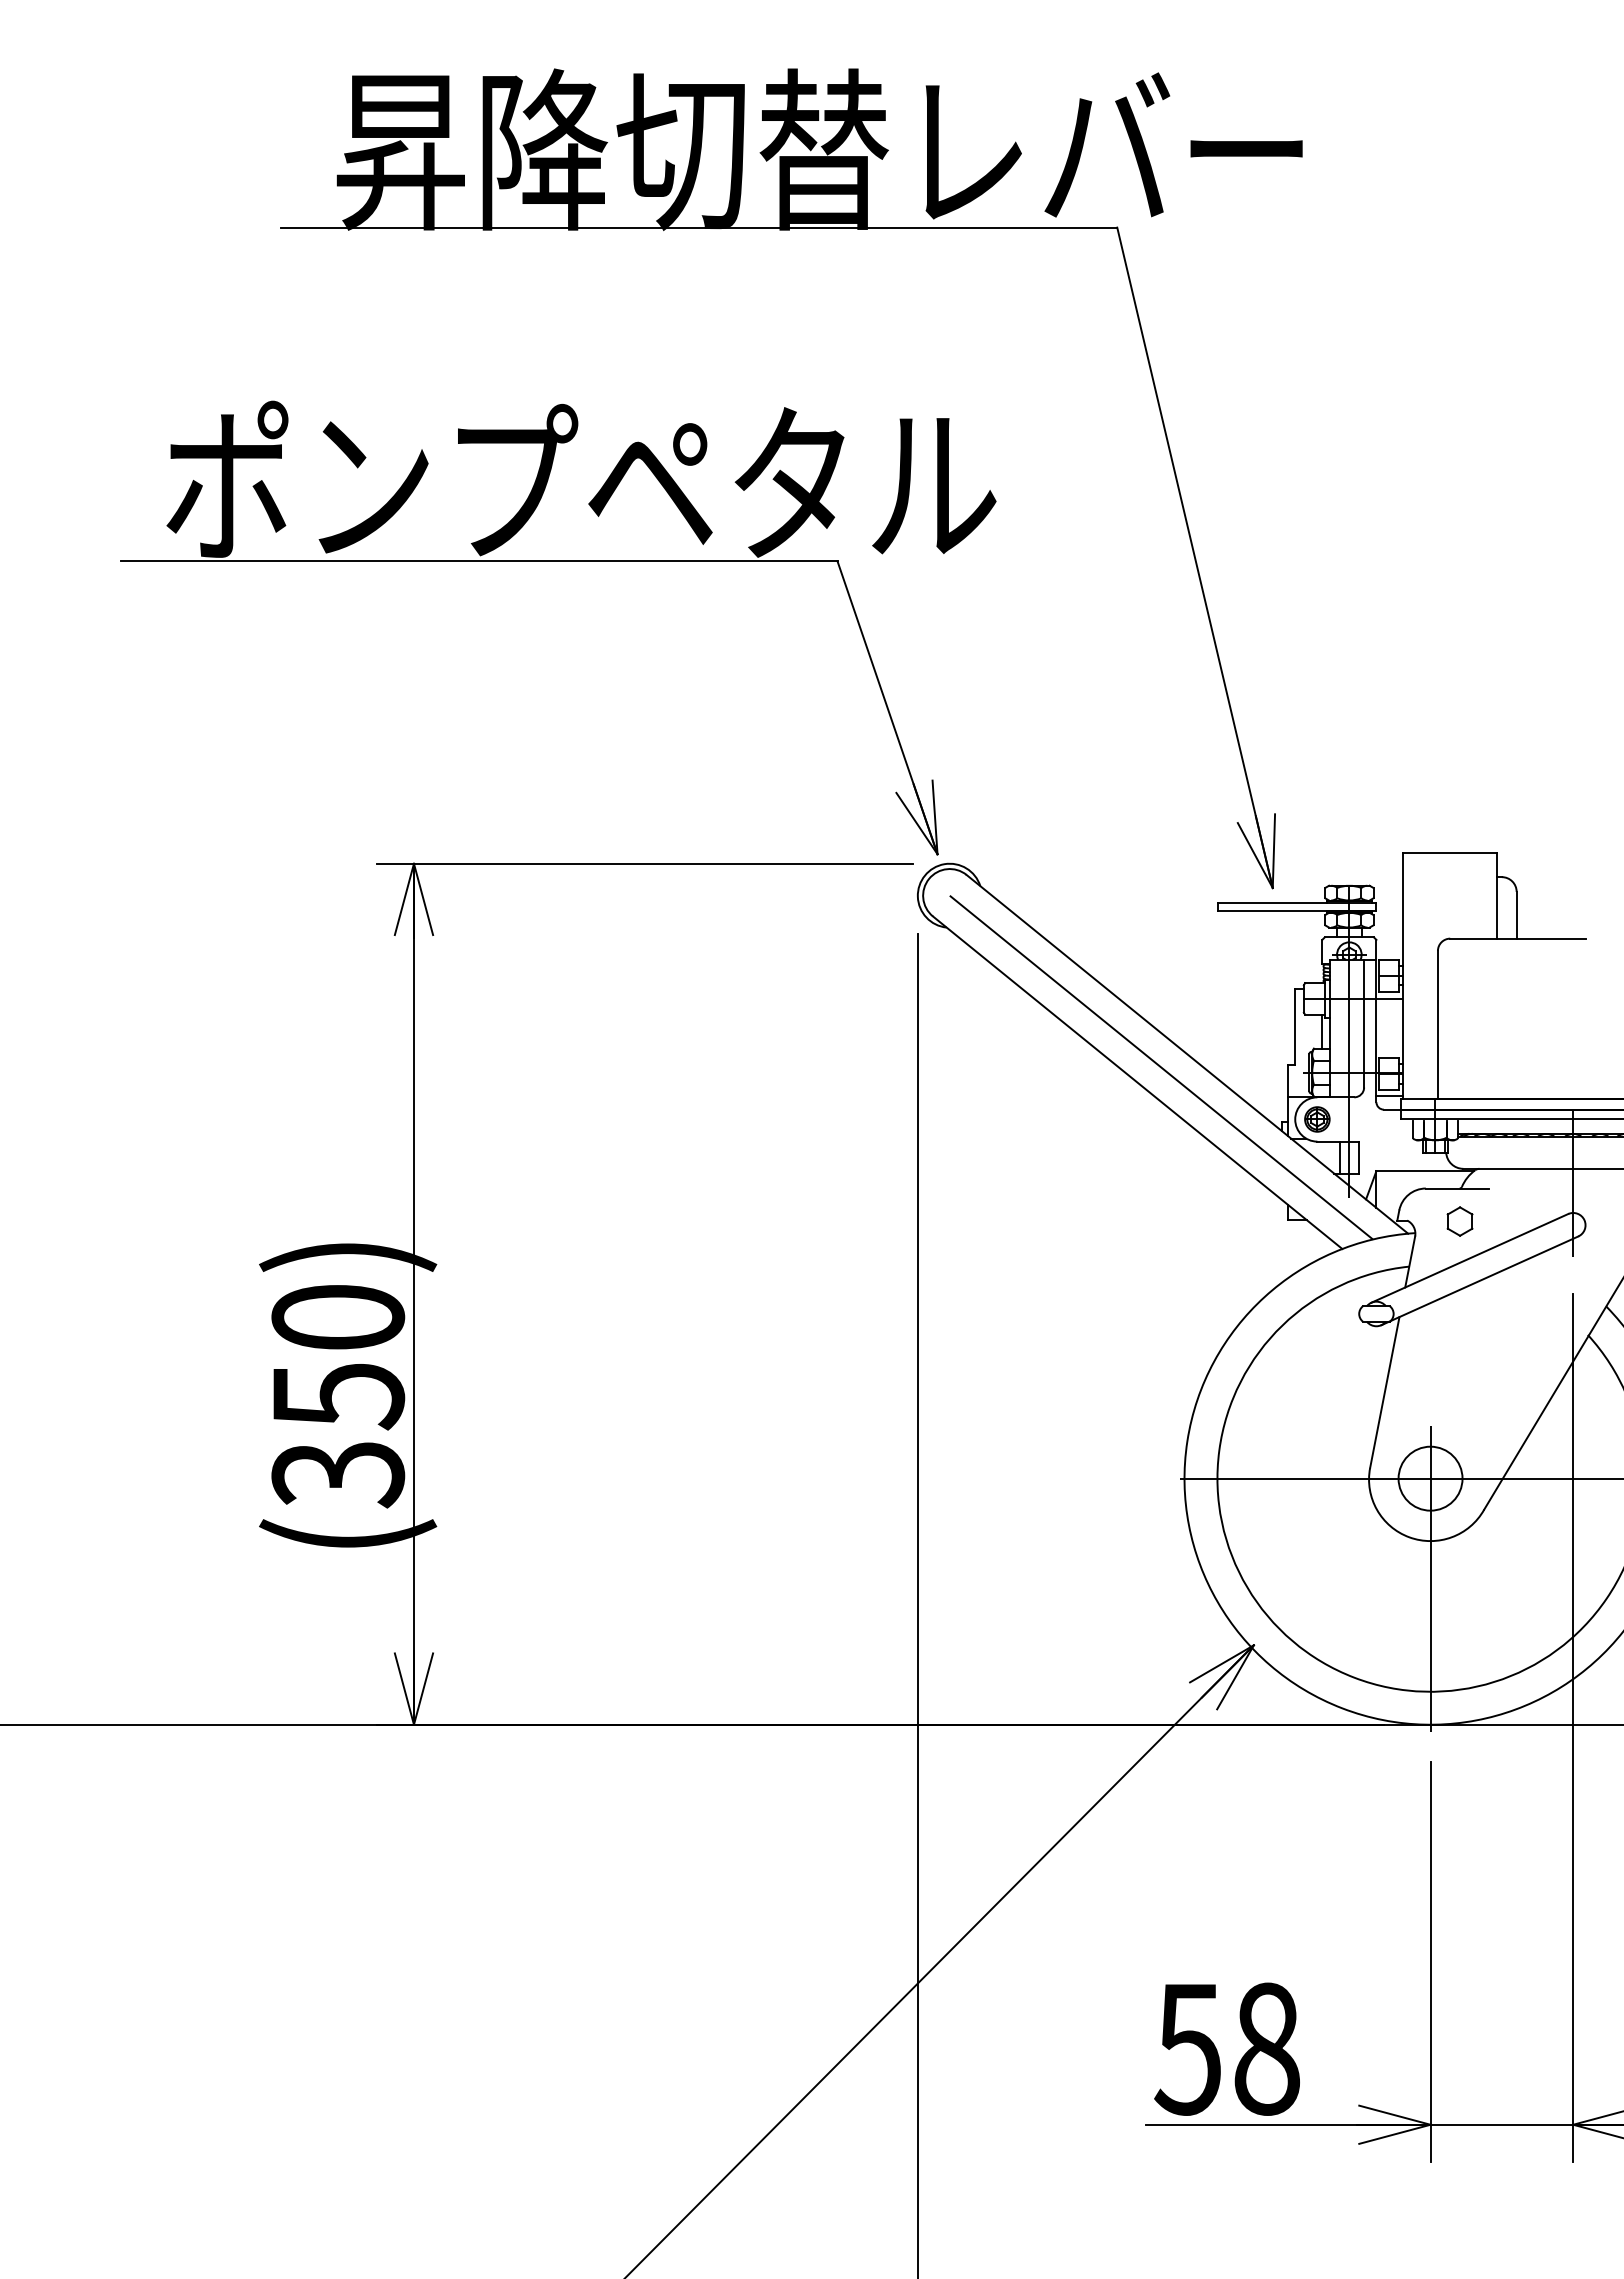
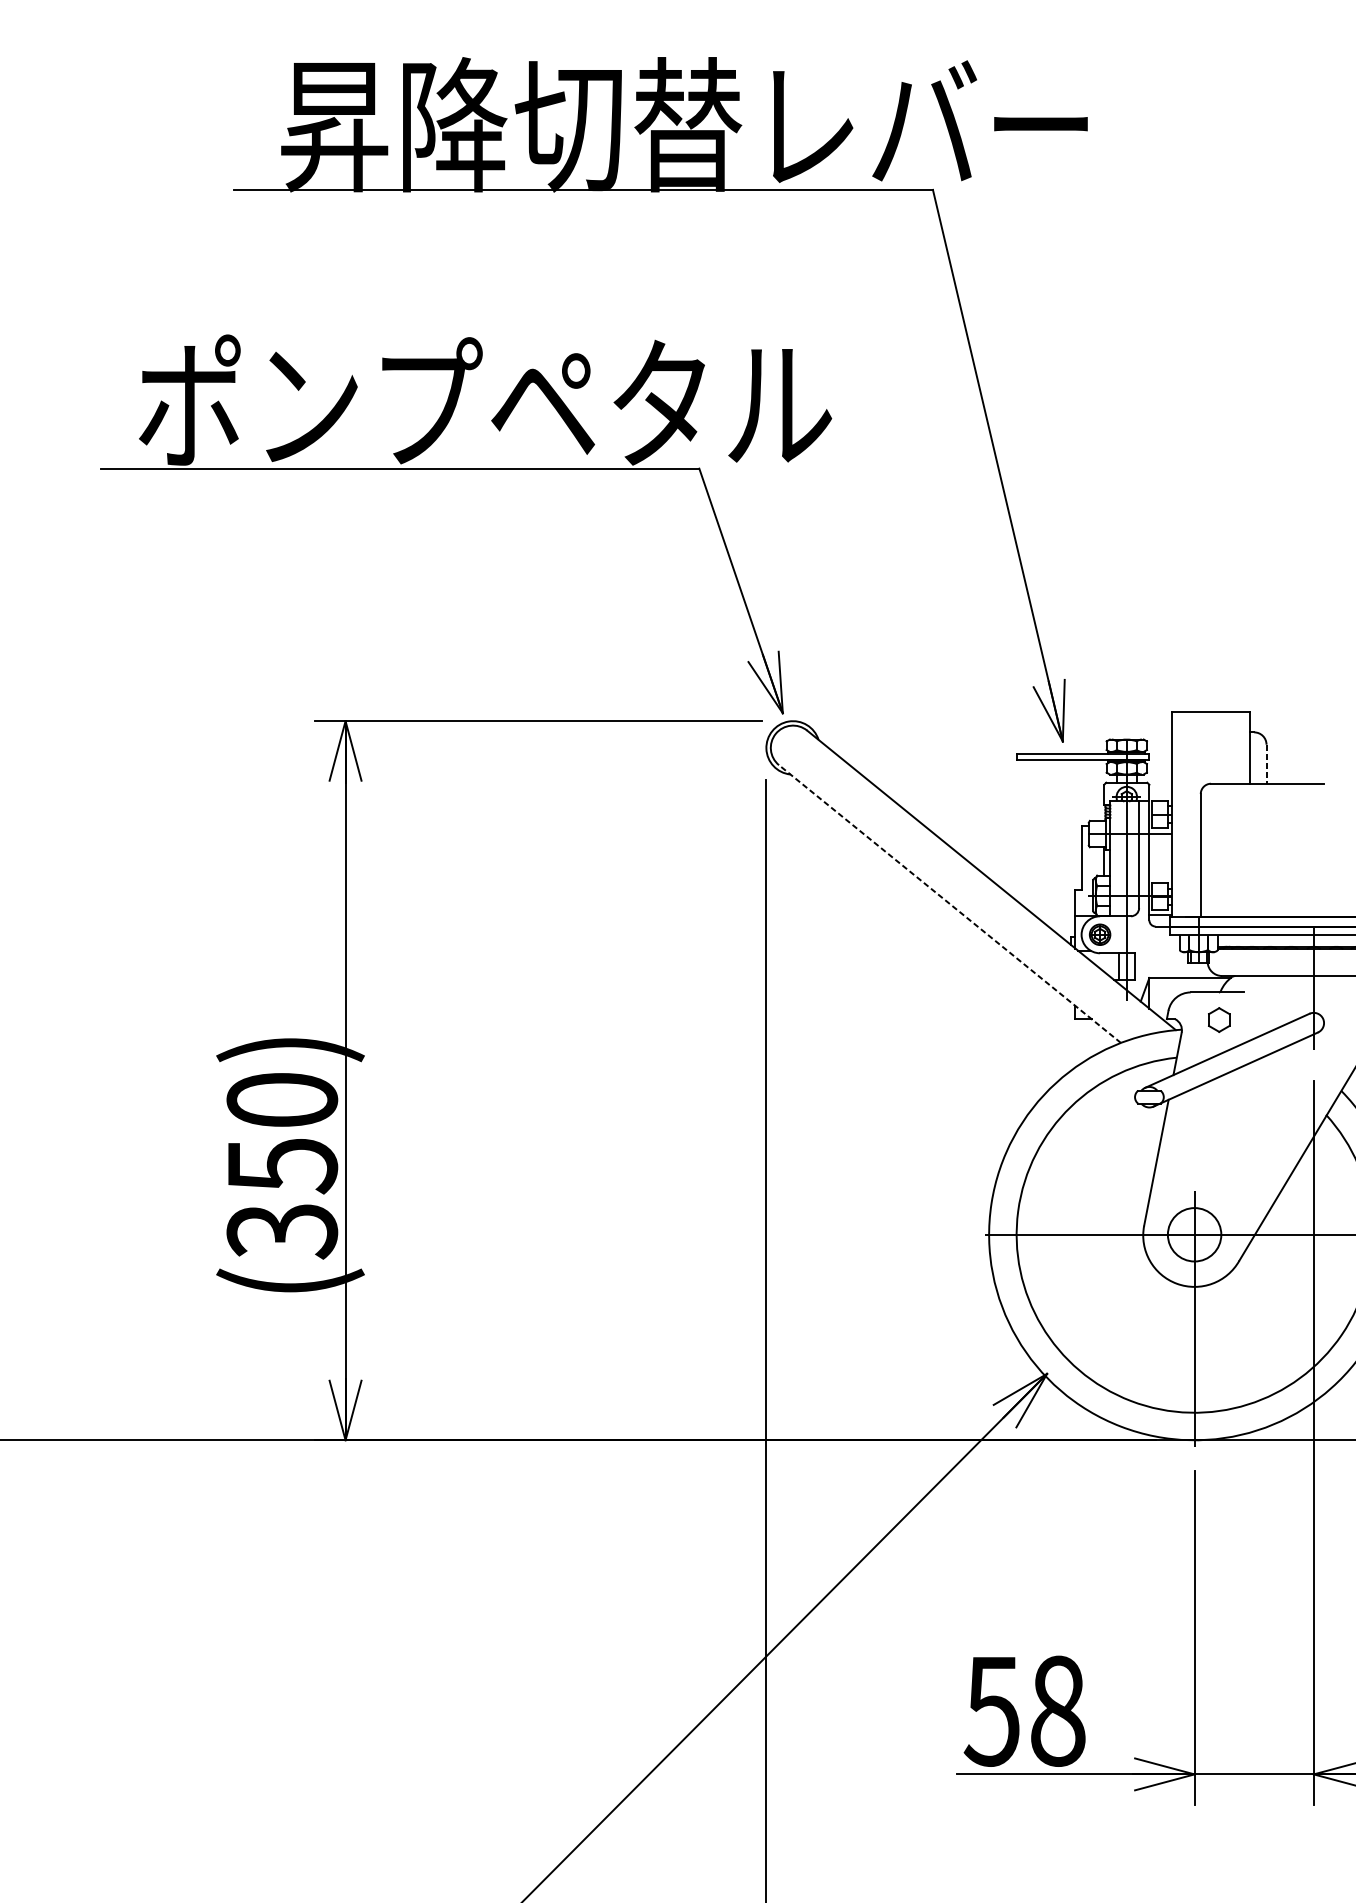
line: (1516, 915) -> (1266, 764), solid -> dashed
line: (1160, 1067) -> (969, 891), removed
line: (1137, 1082) -> (949, 903), solid -> dashed

